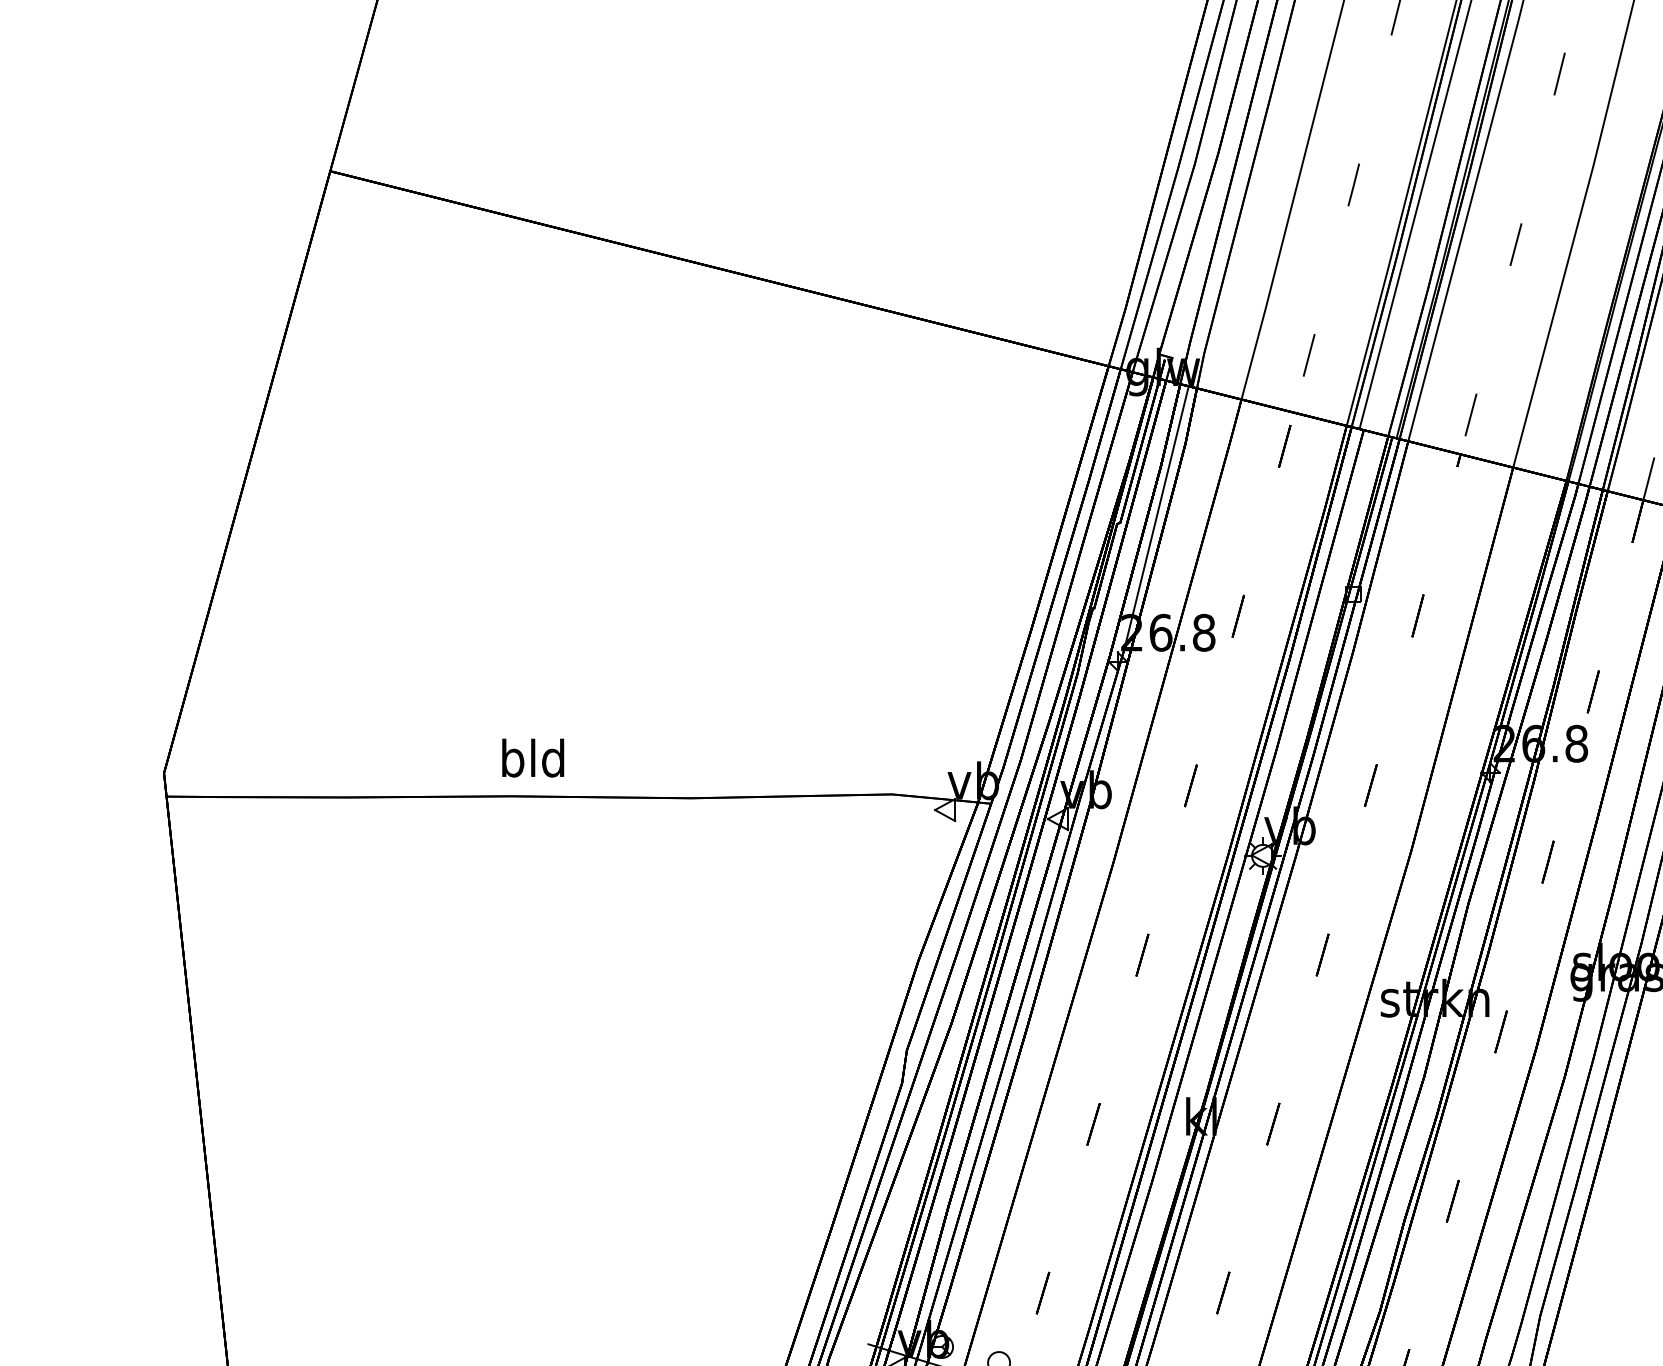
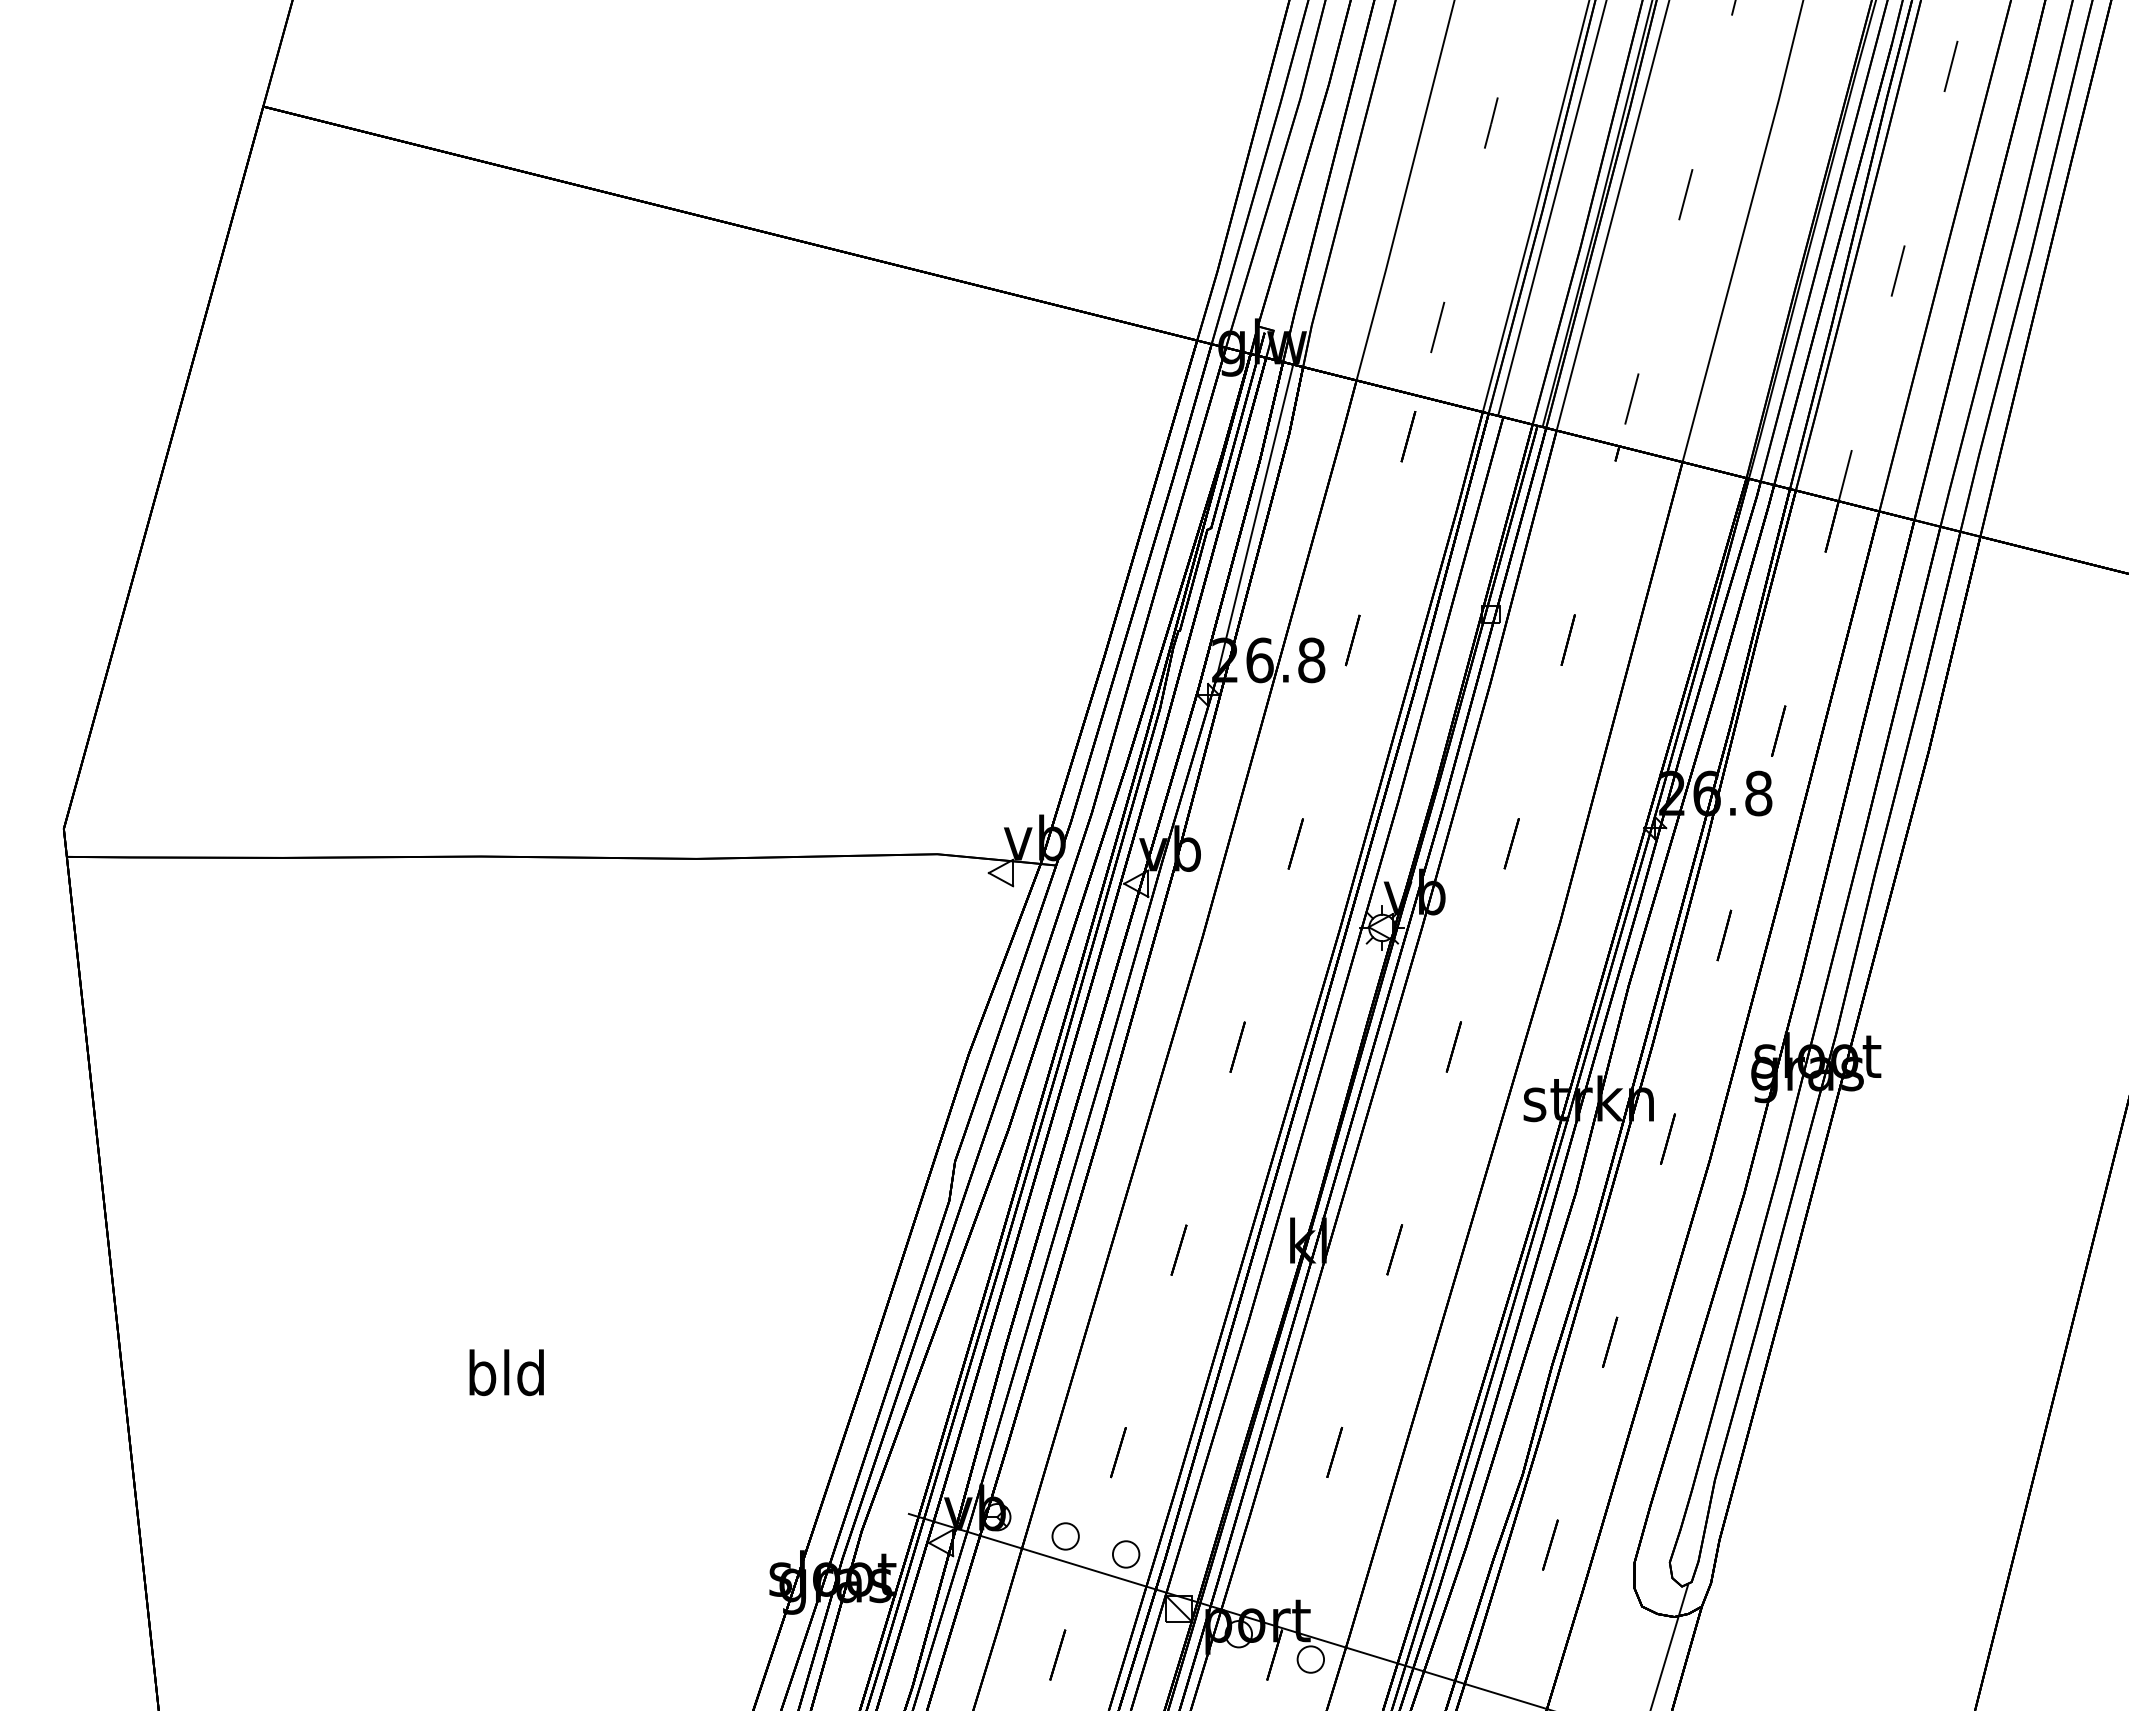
text: (532, 757) -> (506, 1372), moved

